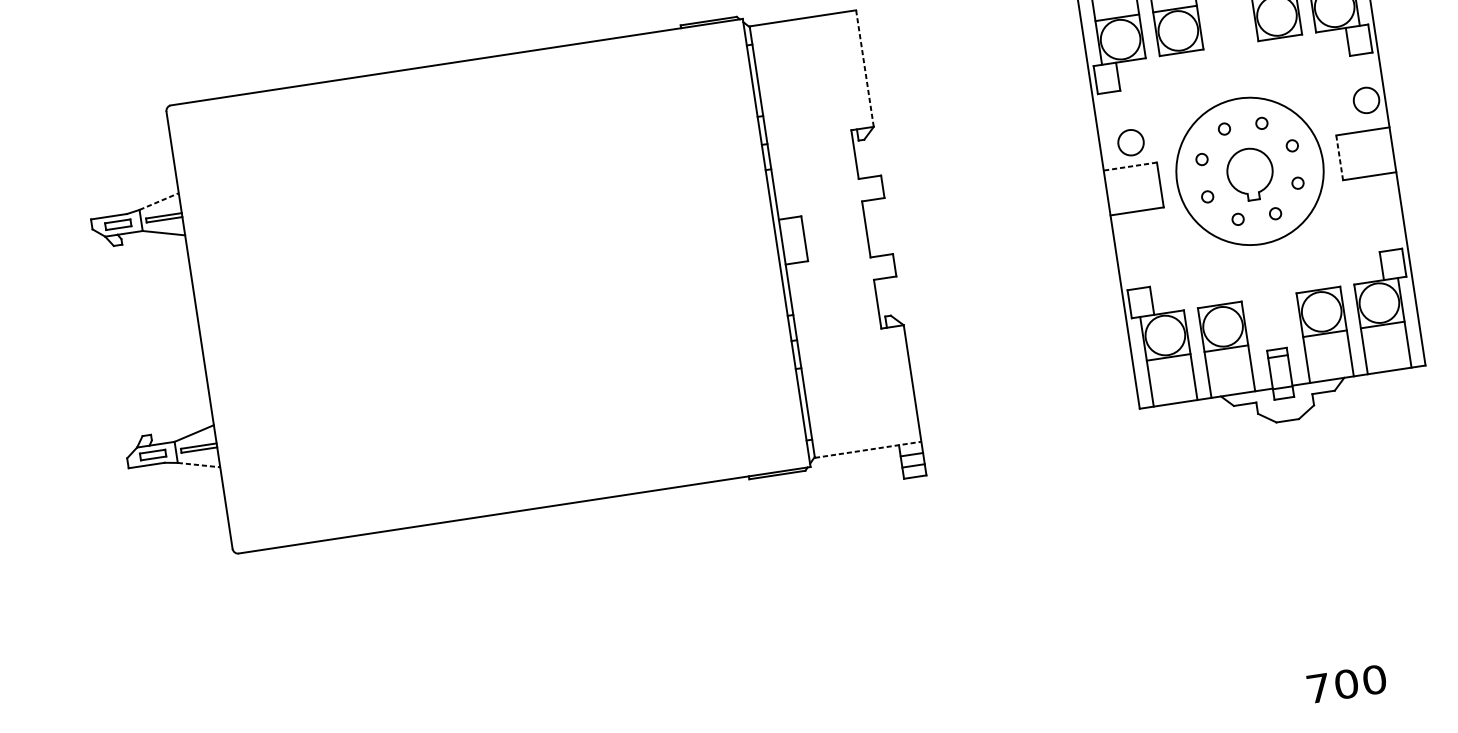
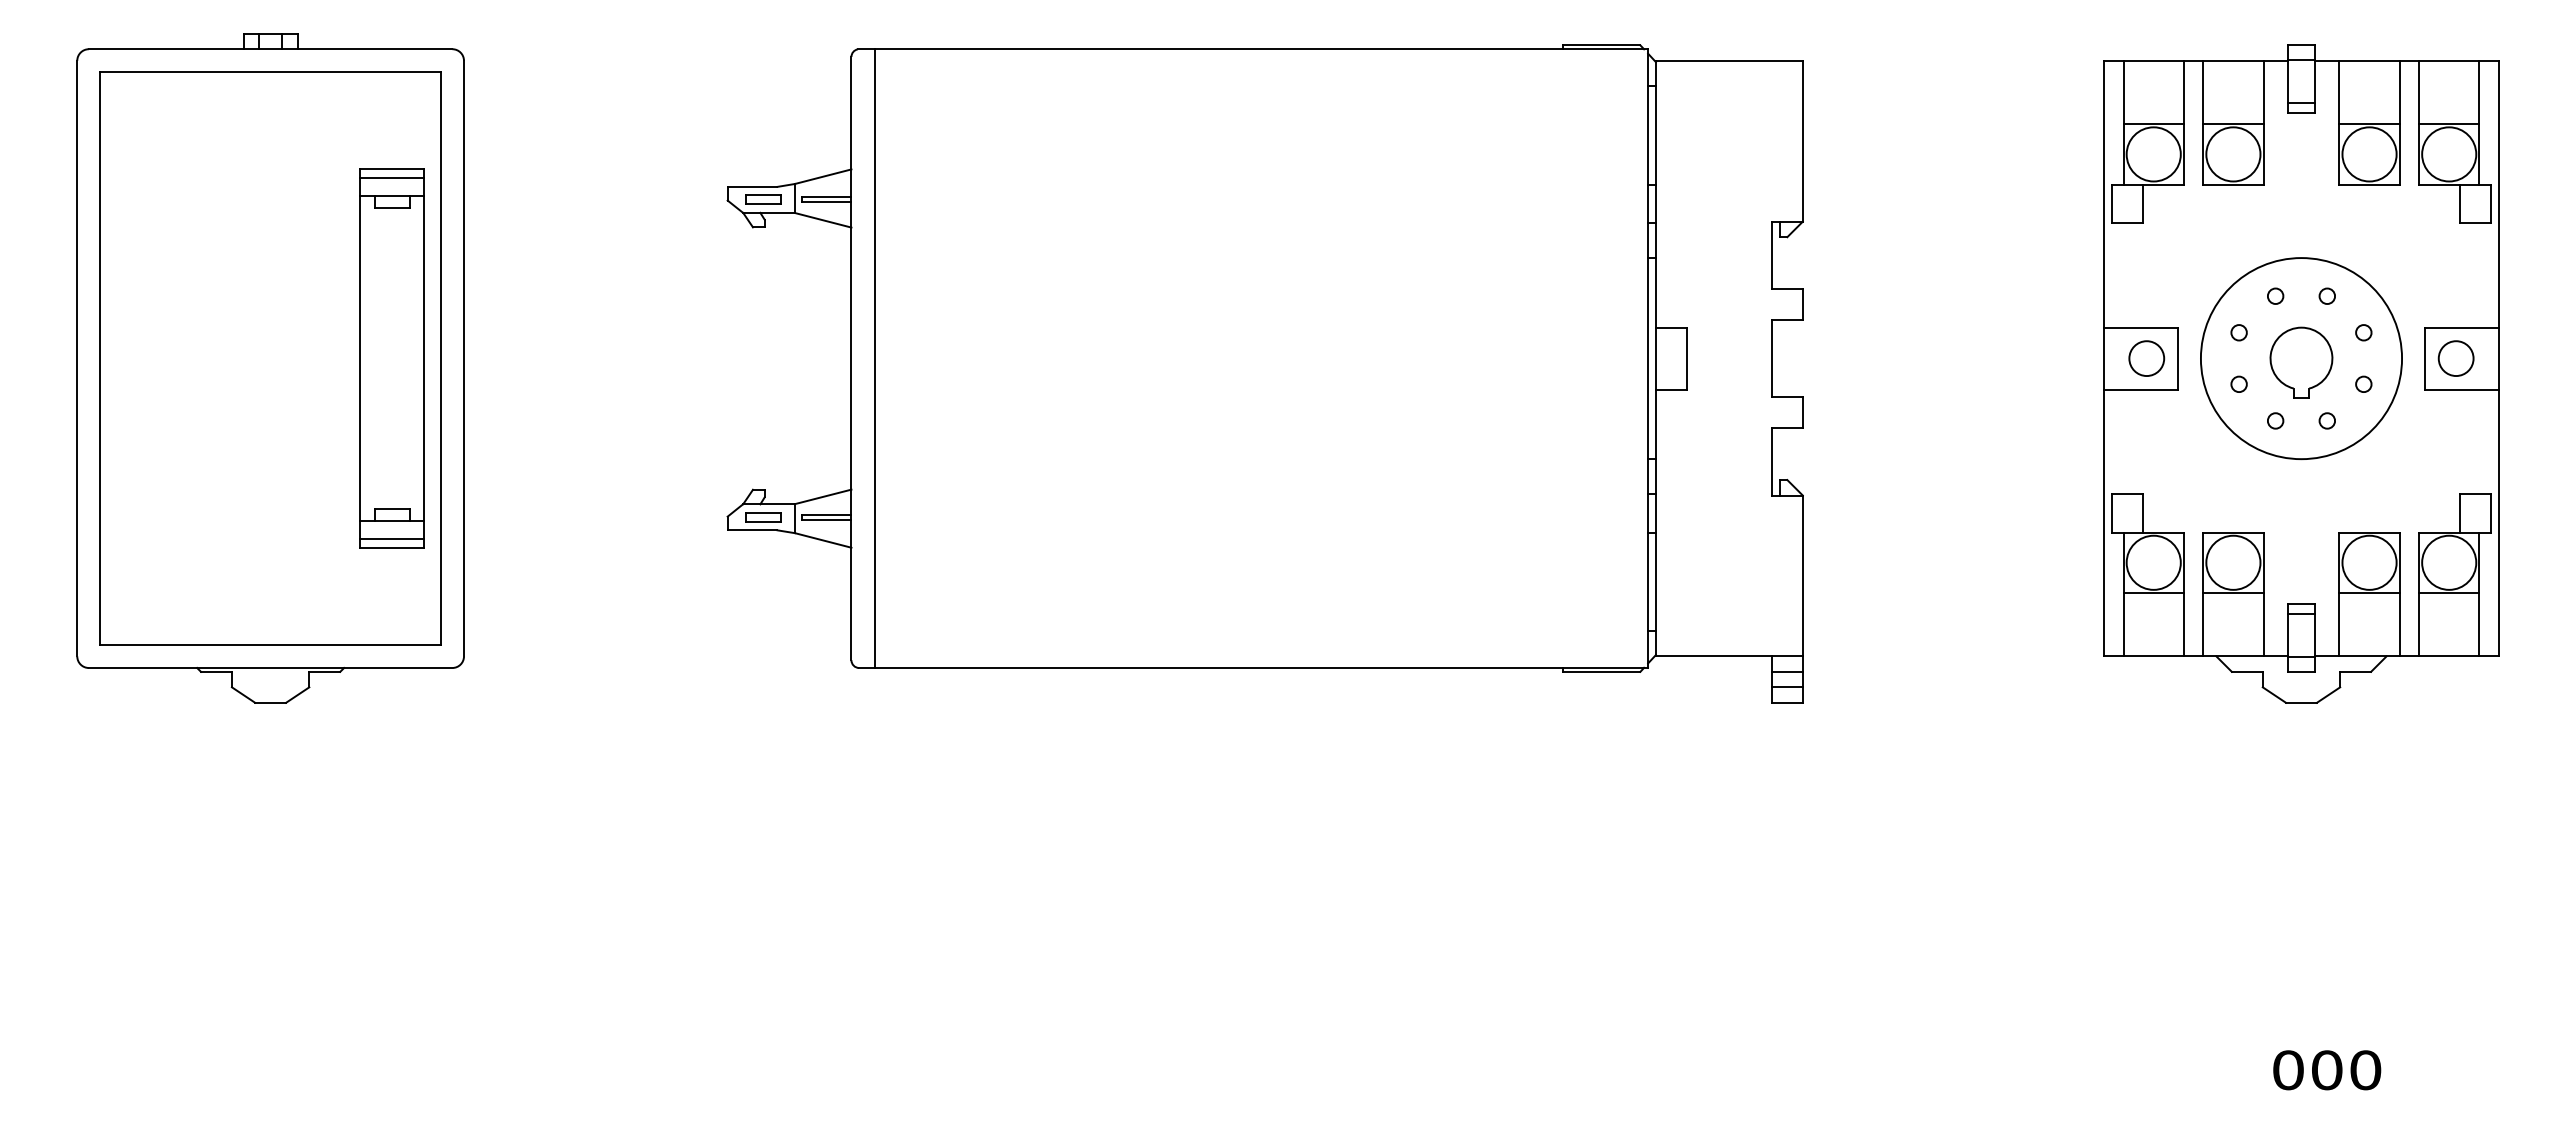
line: (864, 68) -> (1802, 140), dashed -> solid
circle: (1366, 100) -> (2455, 358), moved
circle: (1130, 142) -> (2146, 358), moved
line: (1339, 157) -> (2425, 358), dashed -> solid
line: (1129, 166) -> (2140, 327), dashed -> solid
line: (159, 201) -> (823, 176), dashed -> solid
line: (216, 327) -> (874, 358), added
line: (868, 449) -> (1729, 656), dashed -> solid
line: (199, 465) -> (823, 540), dashed -> solid
text: (1318, 688) -> (2288, 1070), 700 -> 000

